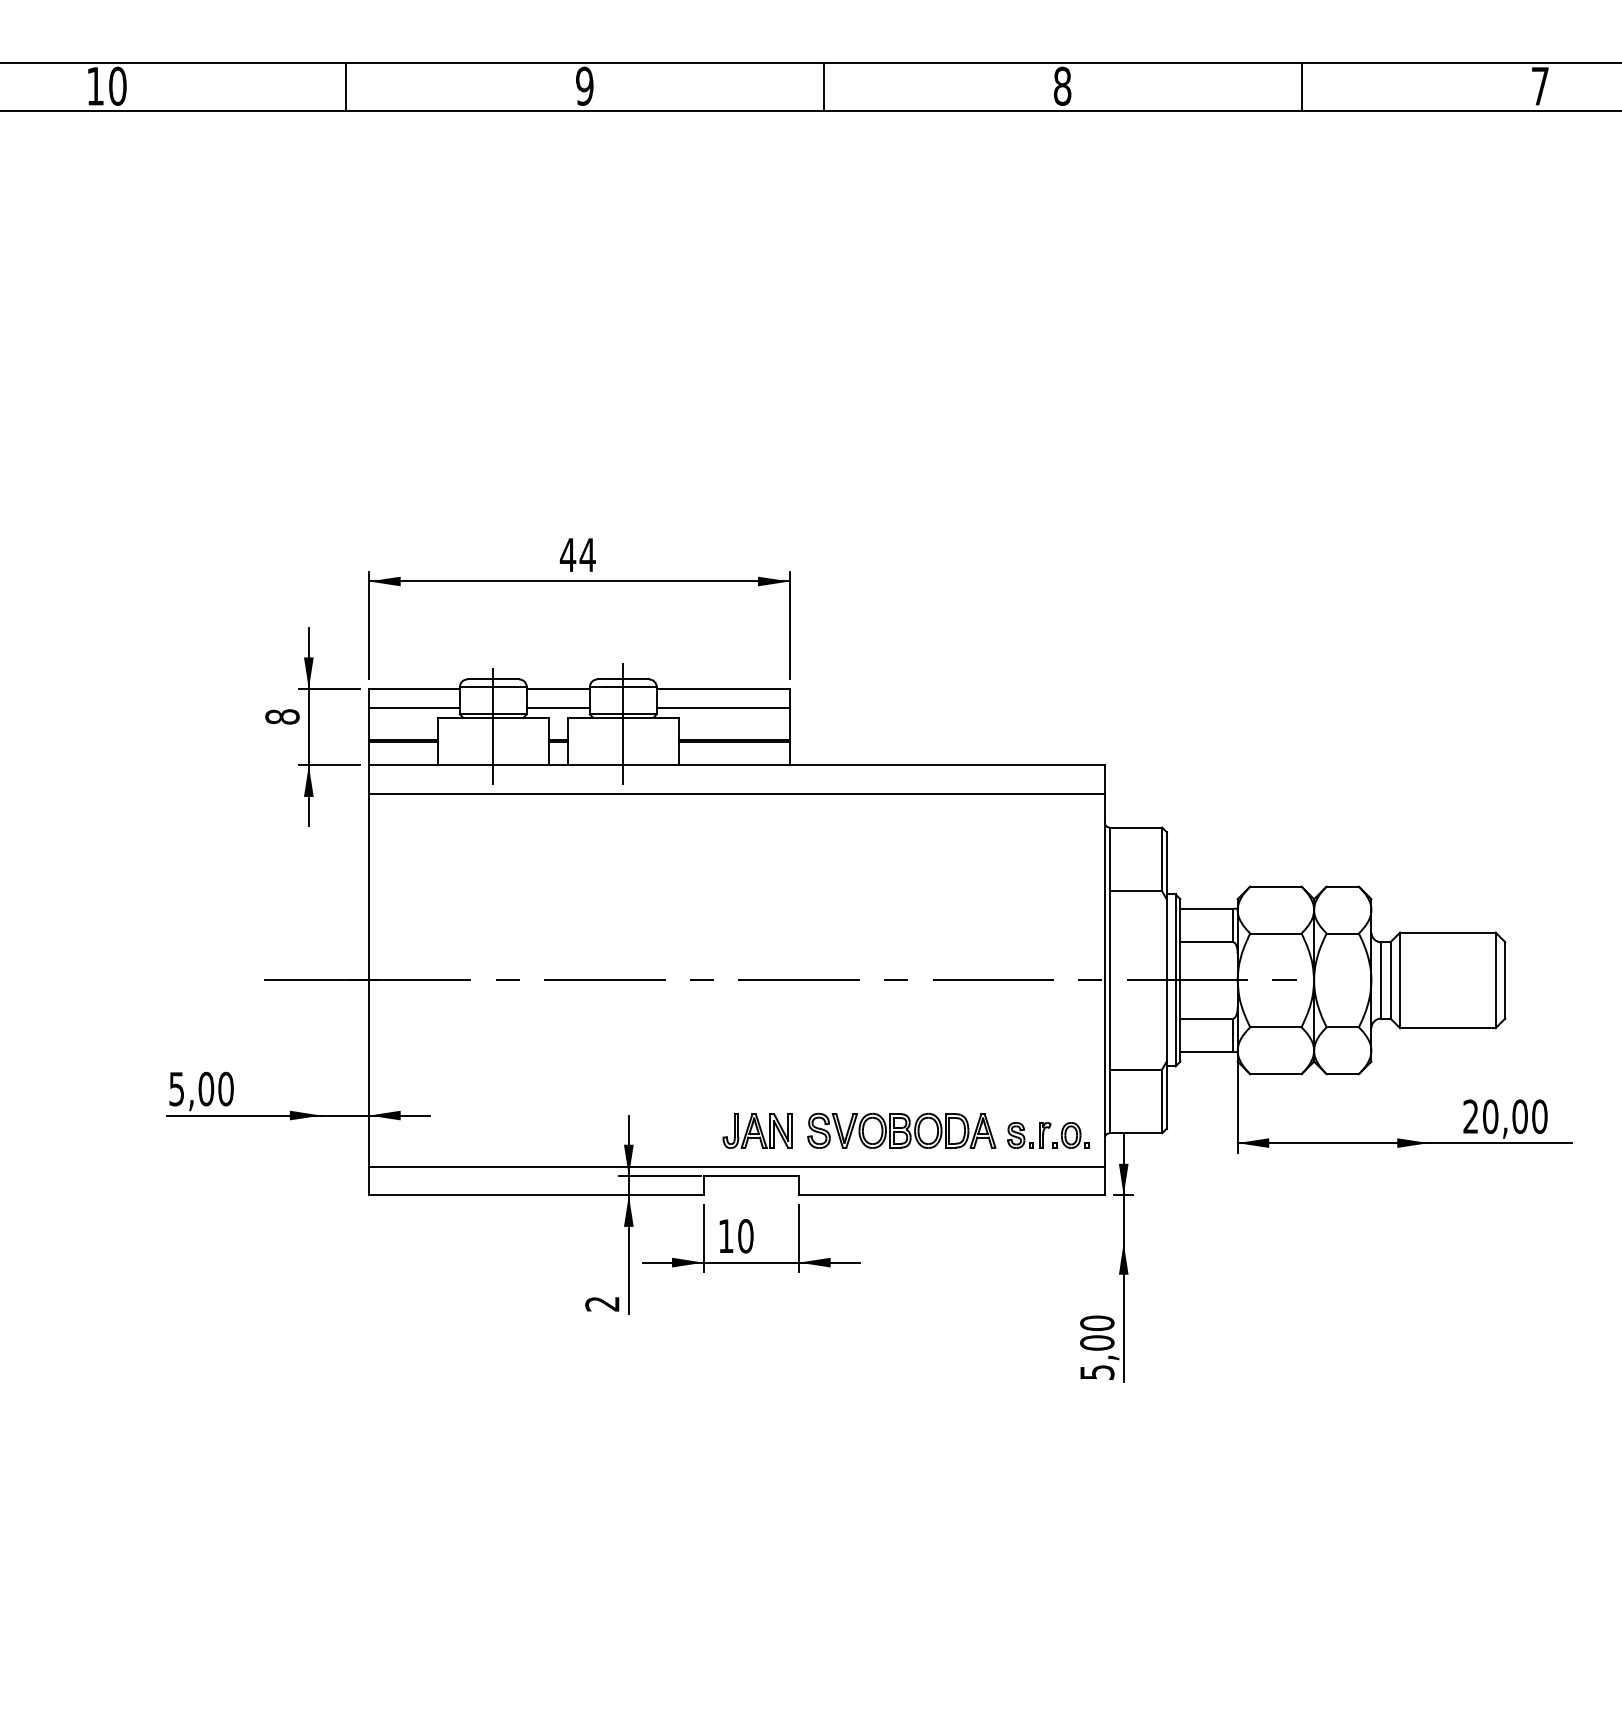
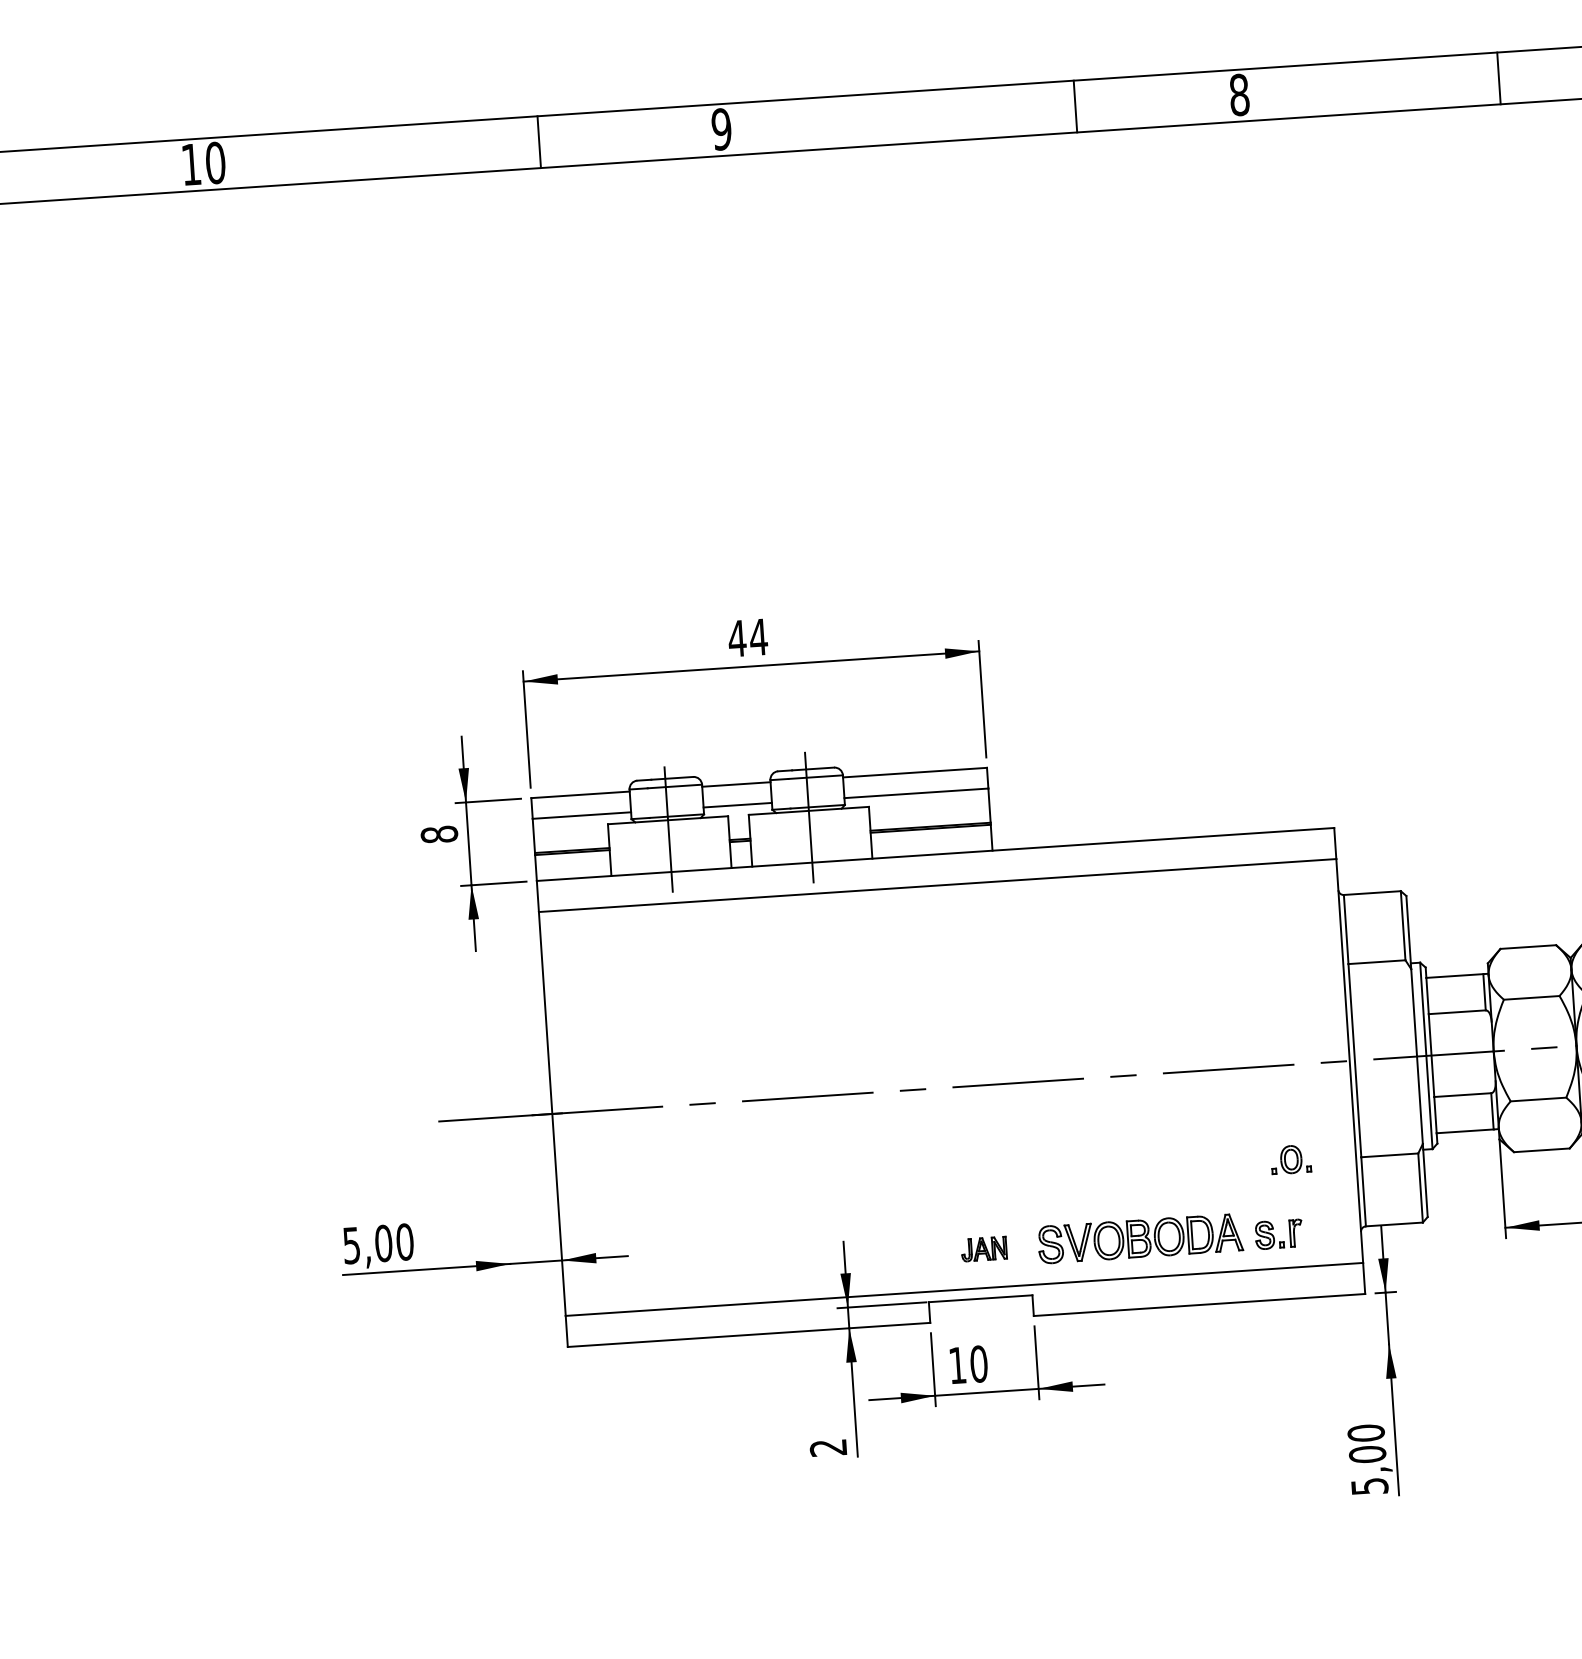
line: (346, 86) -> (539, 141), moved
line: (824, 86) -> (1075, 106), moved
part: (757, 1130) -> (984, 1248), size x0.6
part: (1070, 1135) -> (1290, 1159), moved

